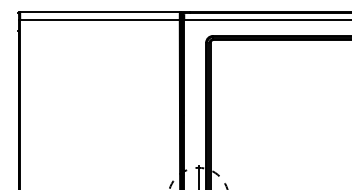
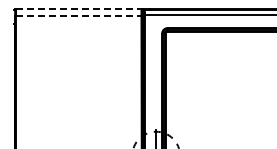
line: (99, 12) -> (78, 9), solid -> dashed
line: (99, 19) -> (78, 15), solid -> dashed

